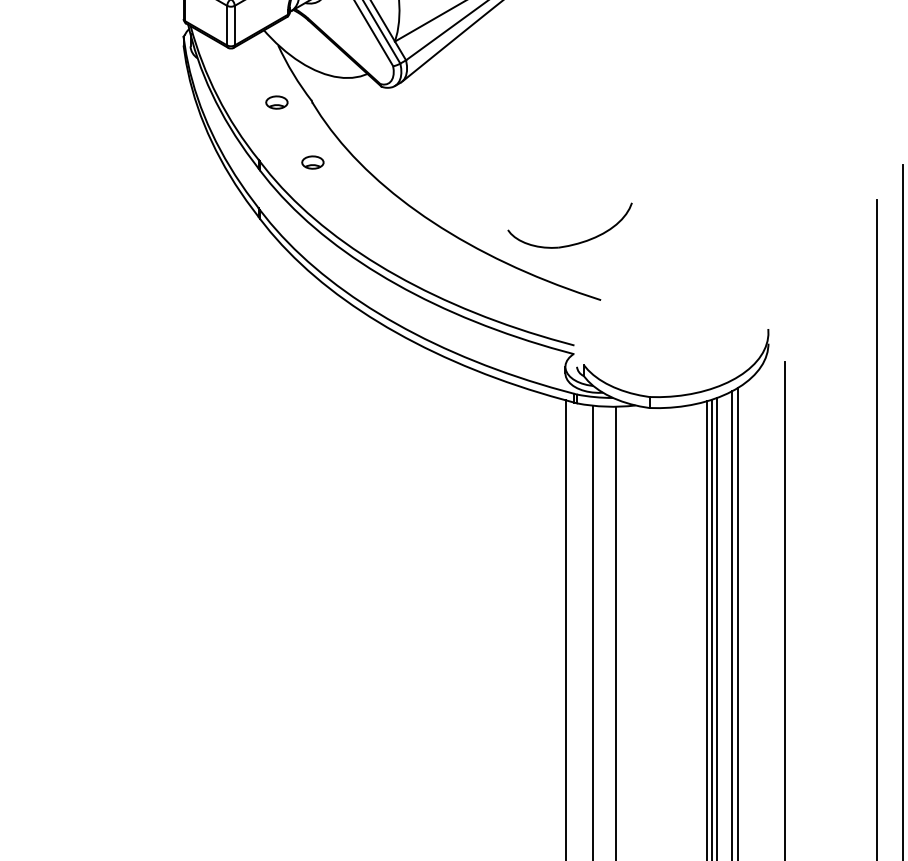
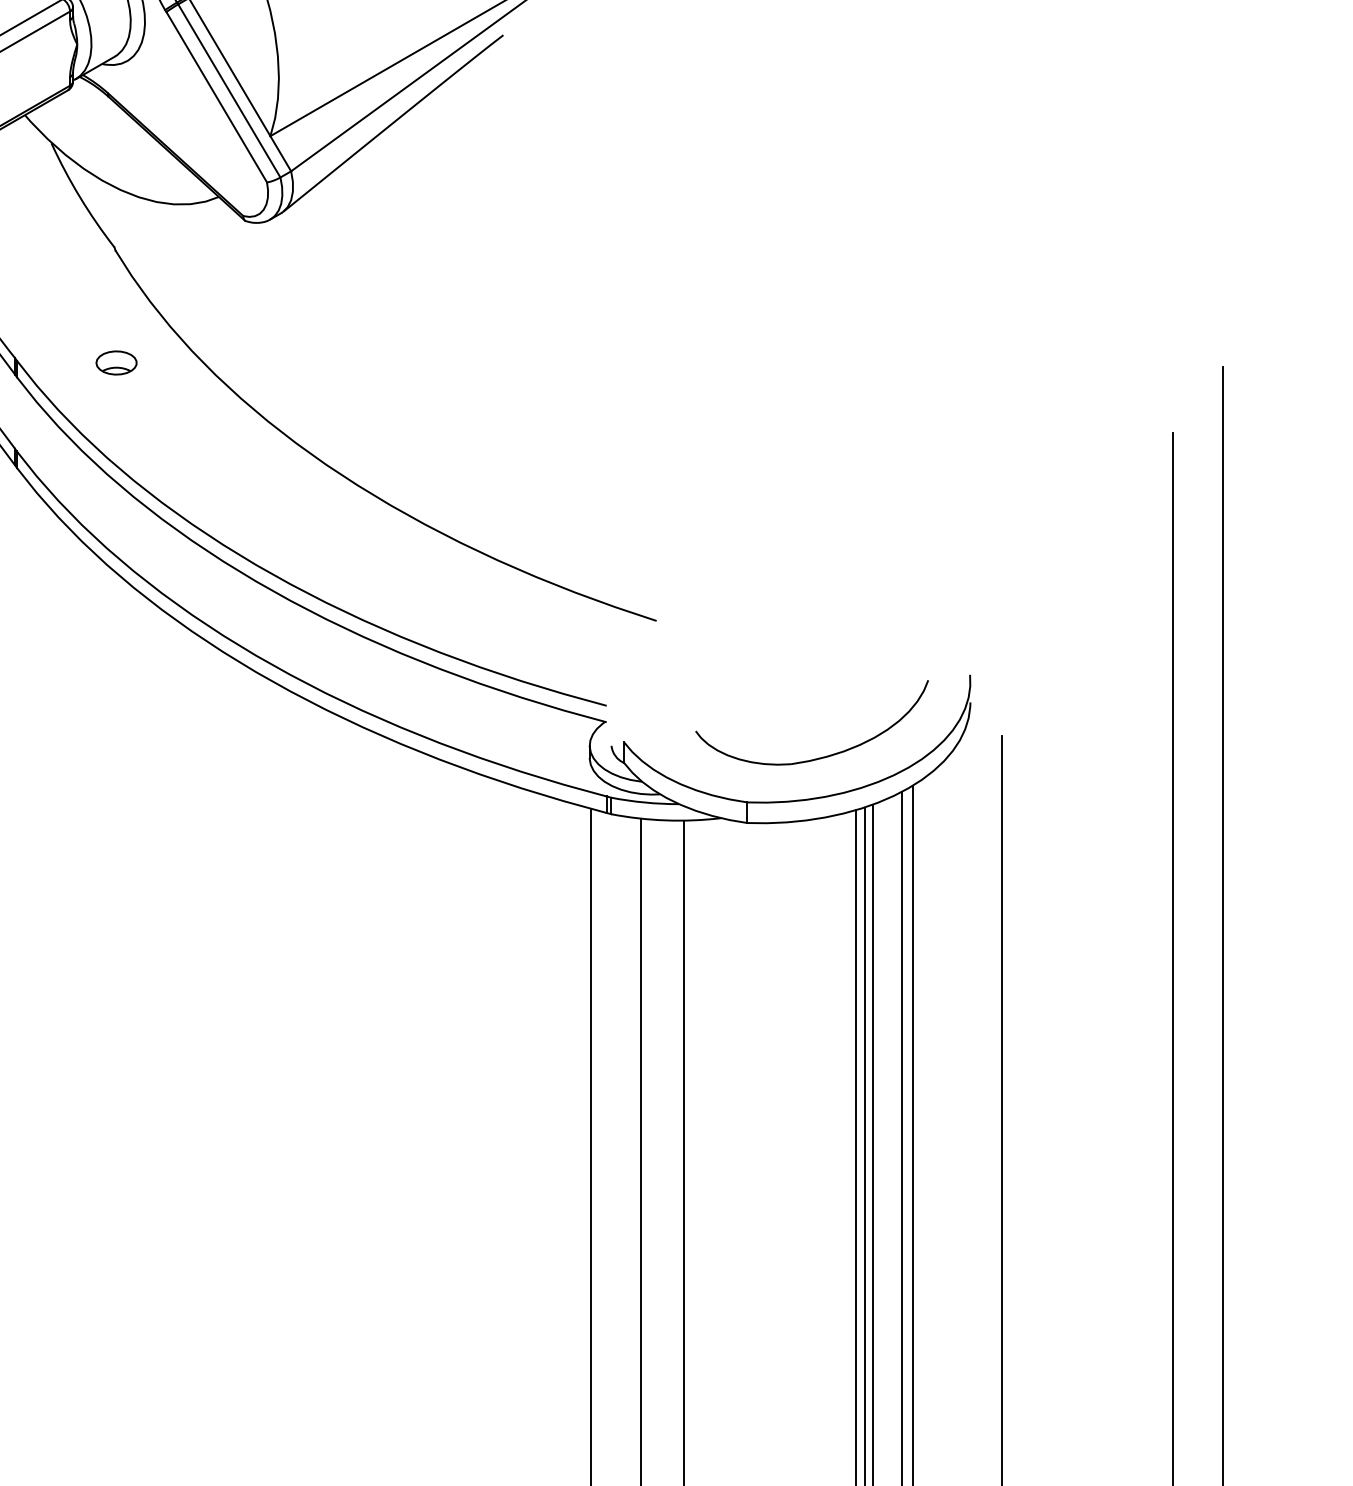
part: (276, 102) -> (48, 250), removed
part: (573, 243) -> (818, 756), moved

